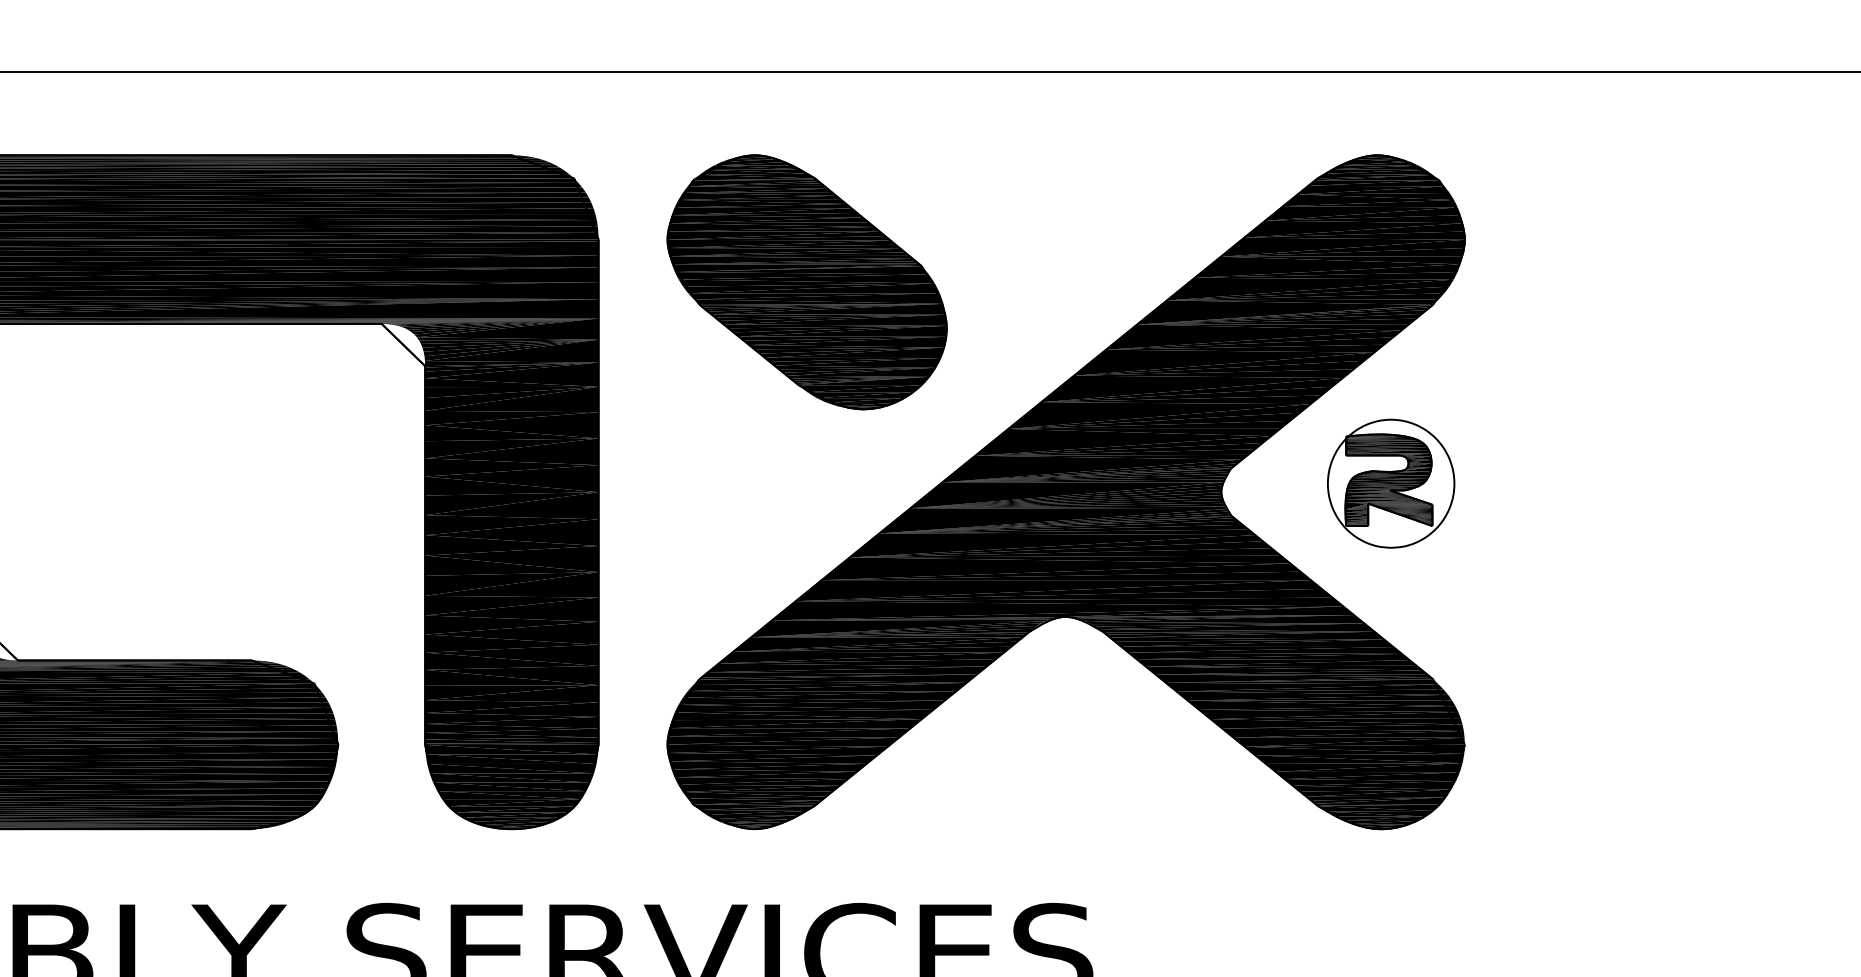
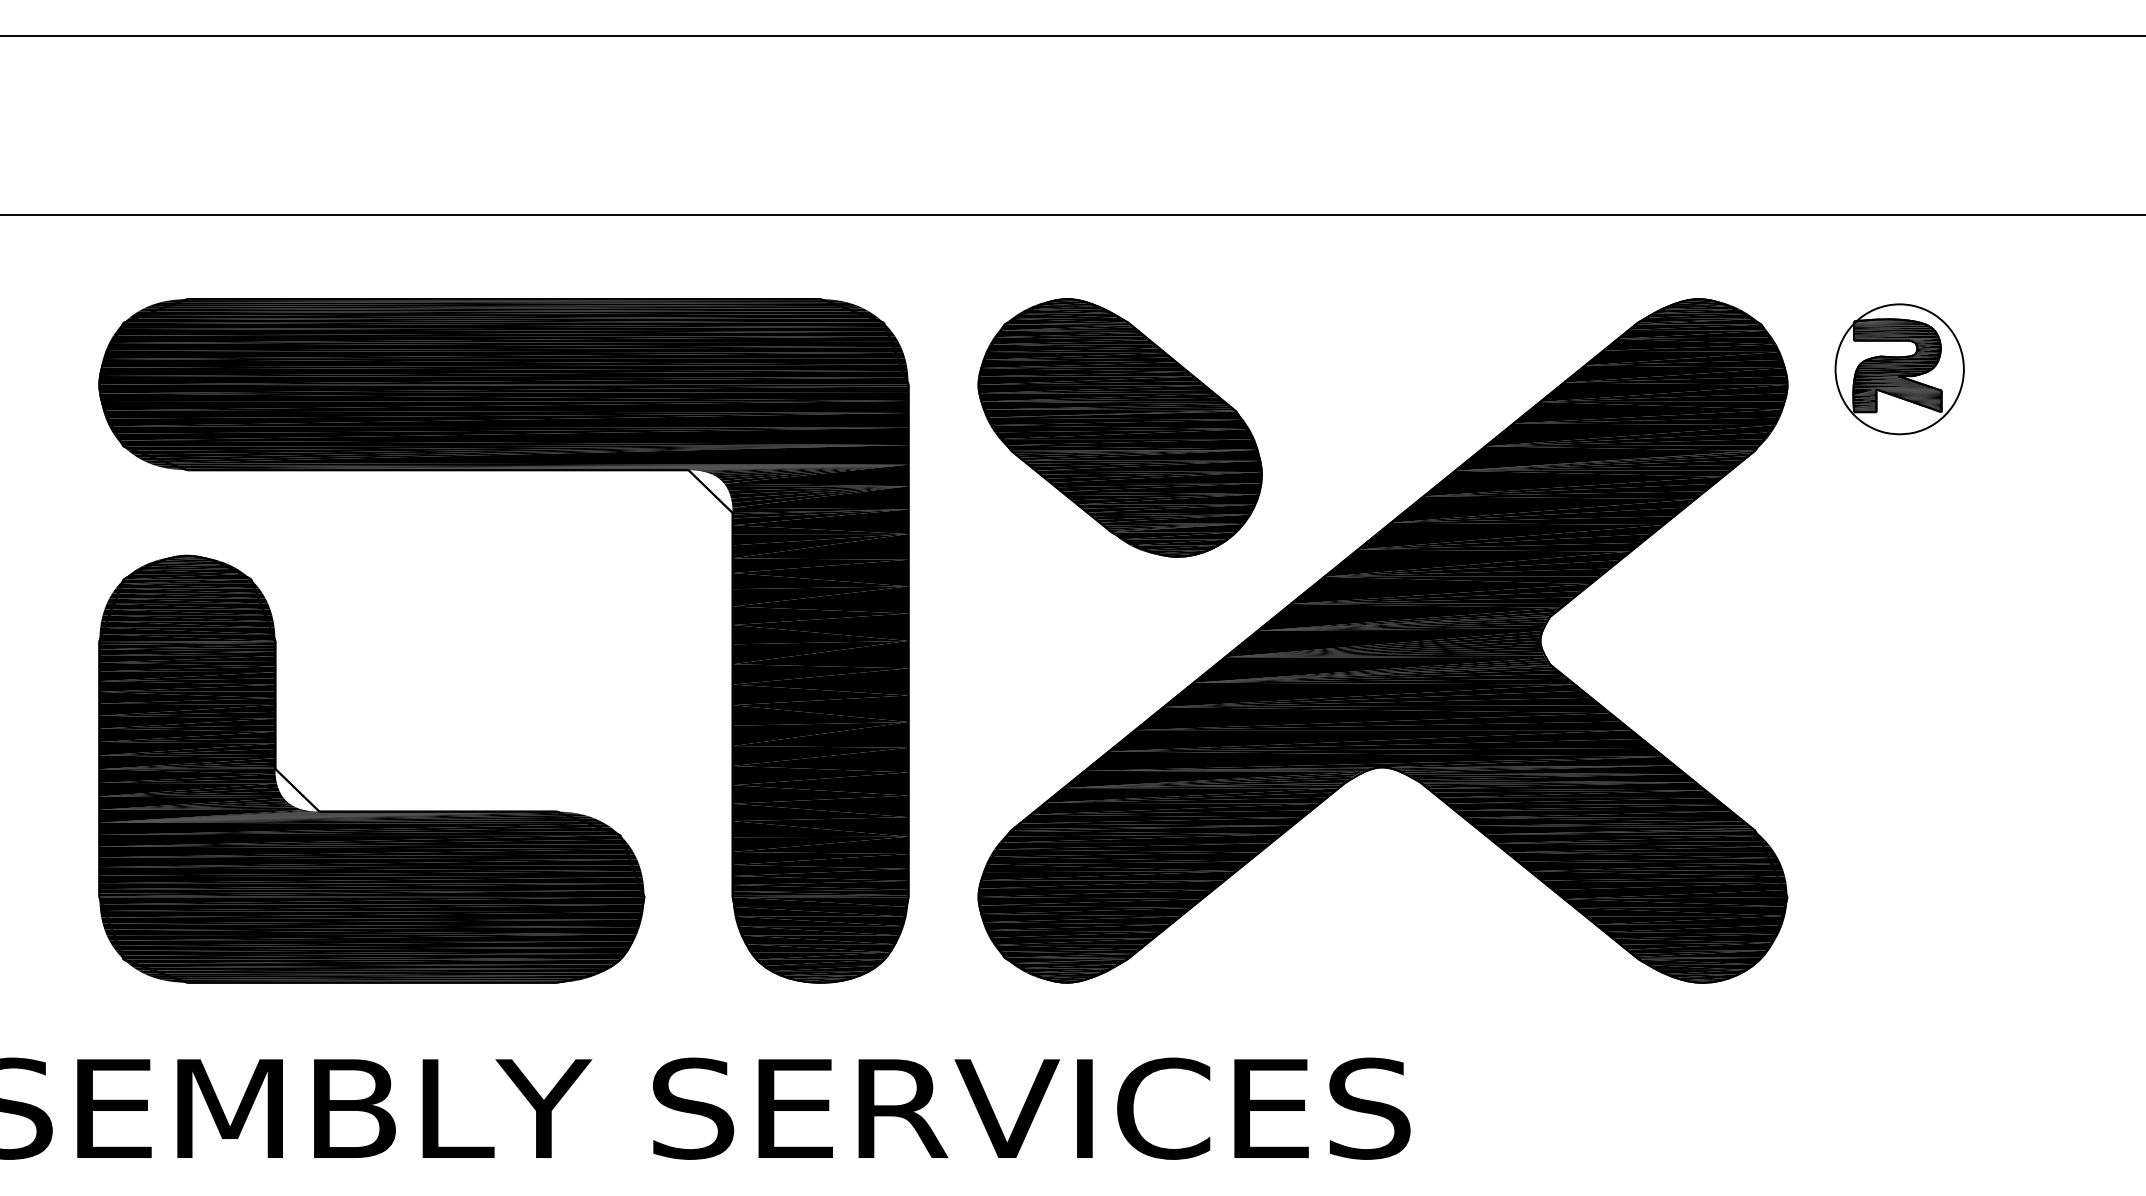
part: (1390, 483) -> (1899, 369), moved

